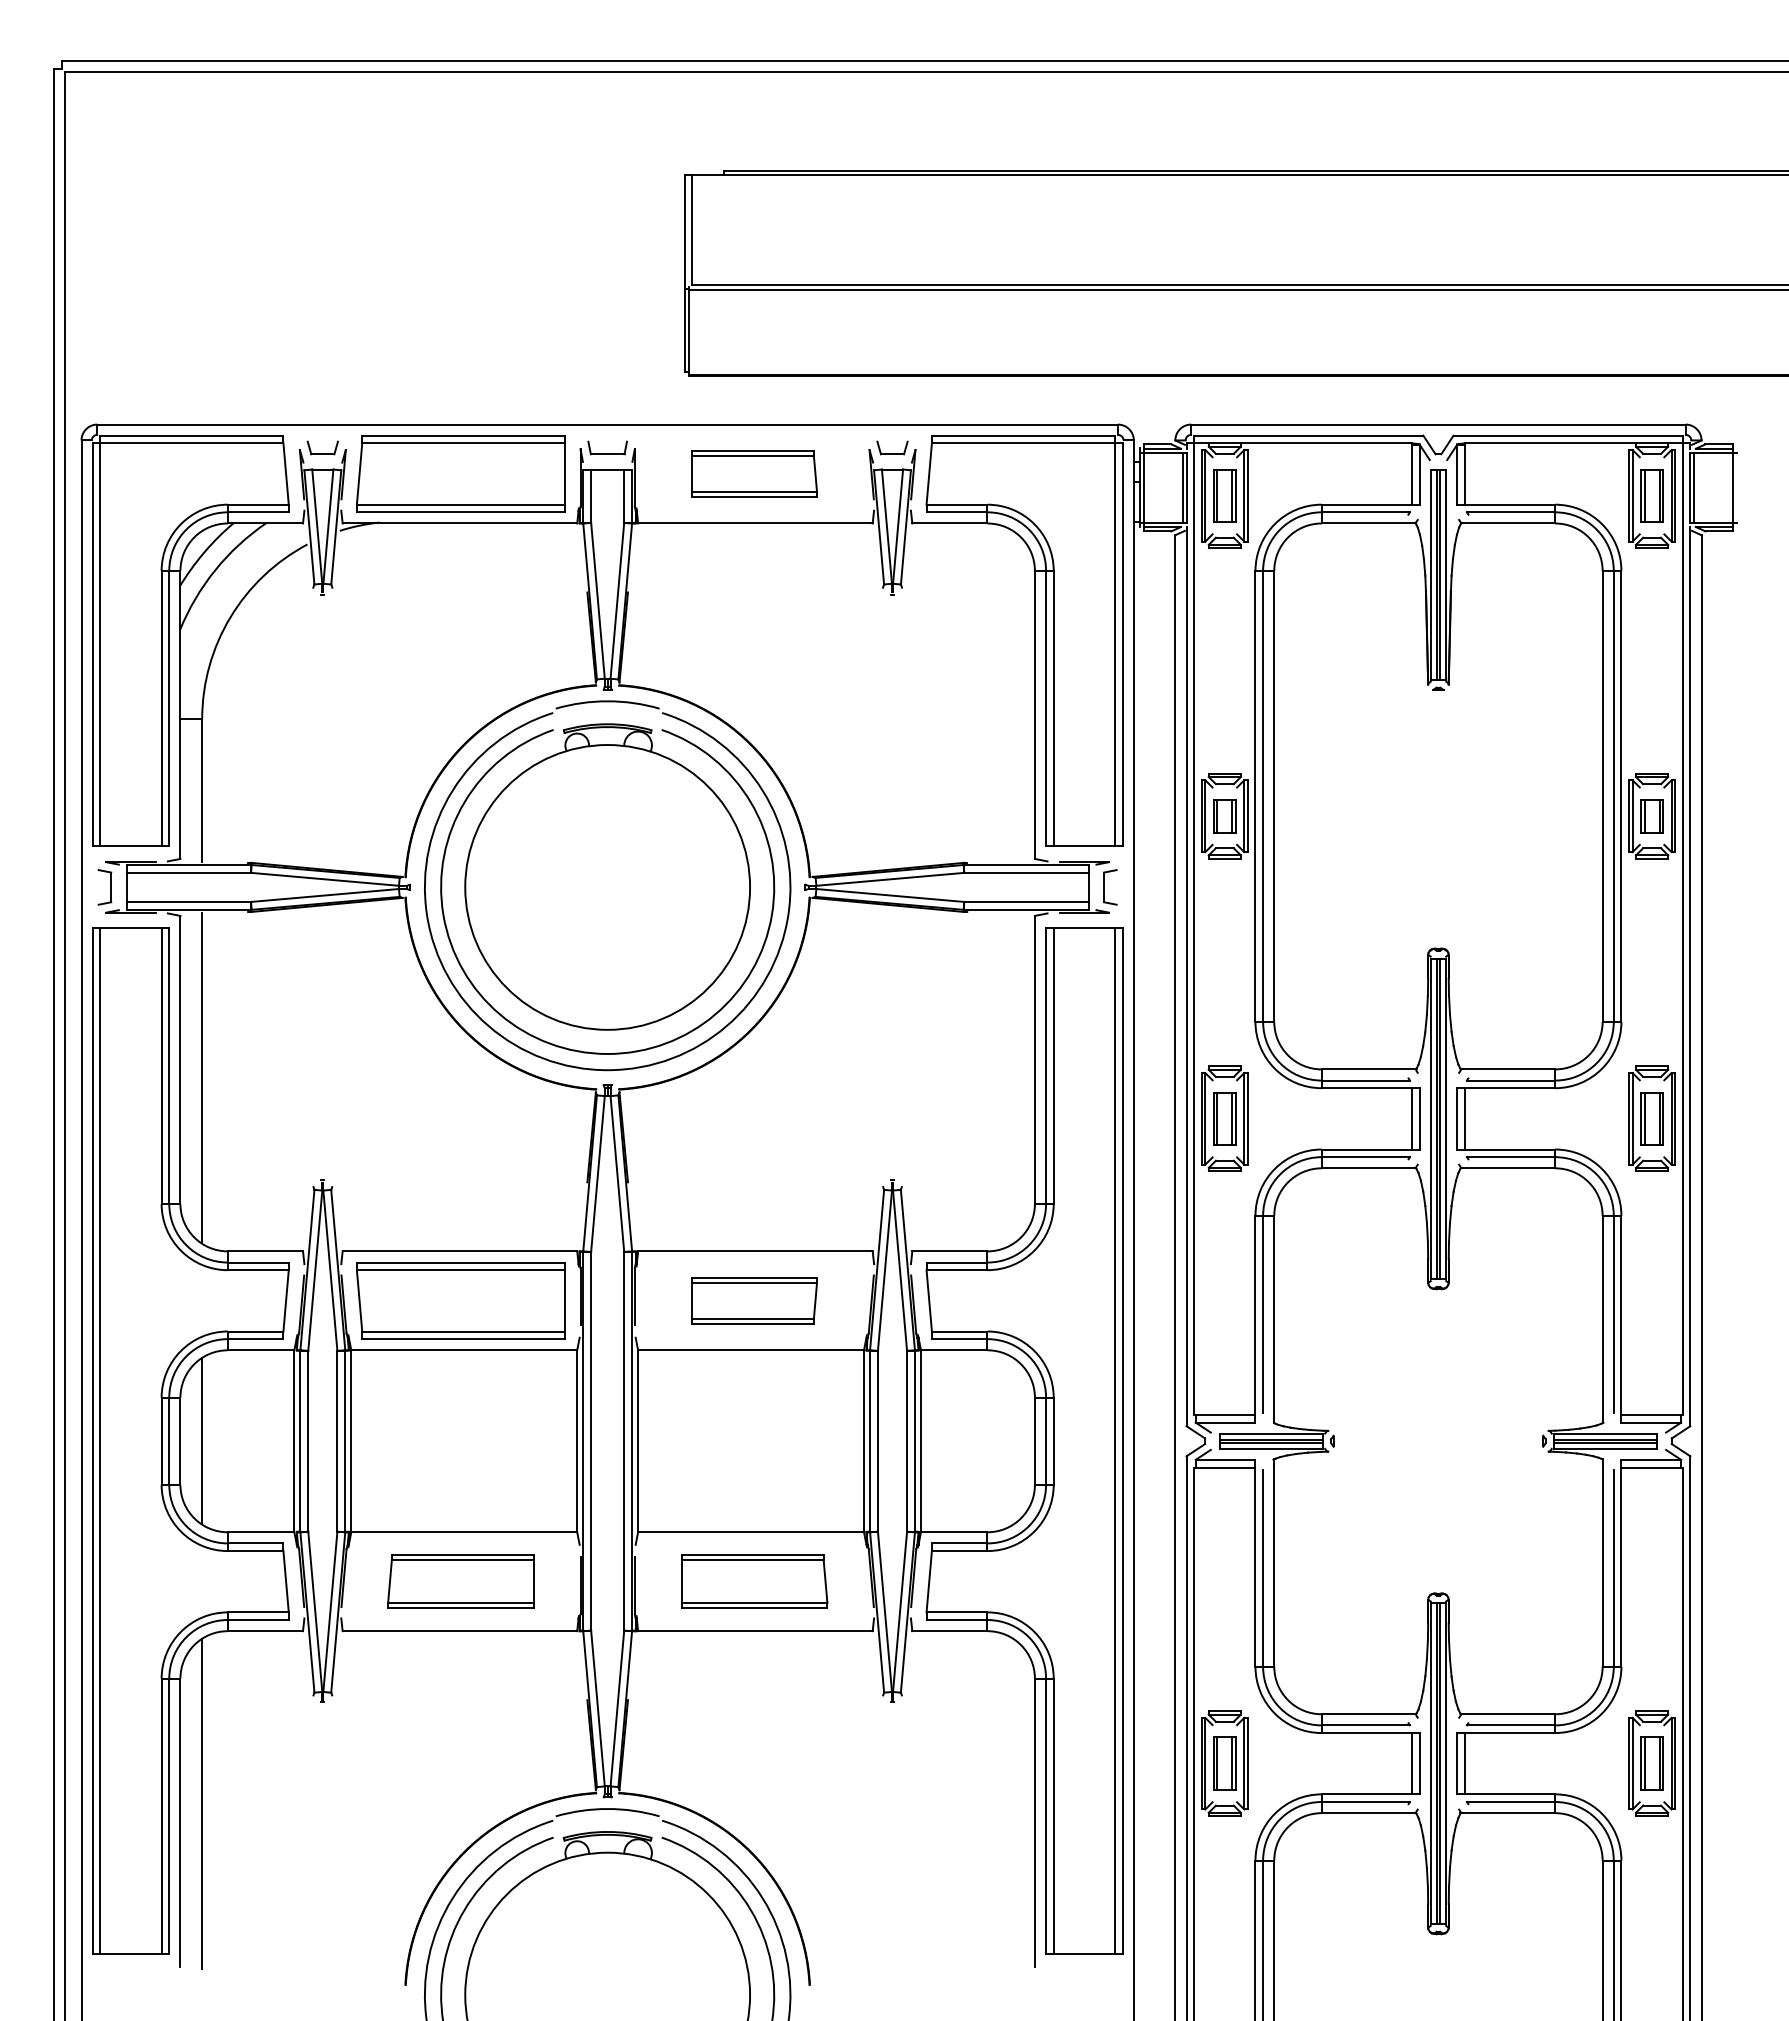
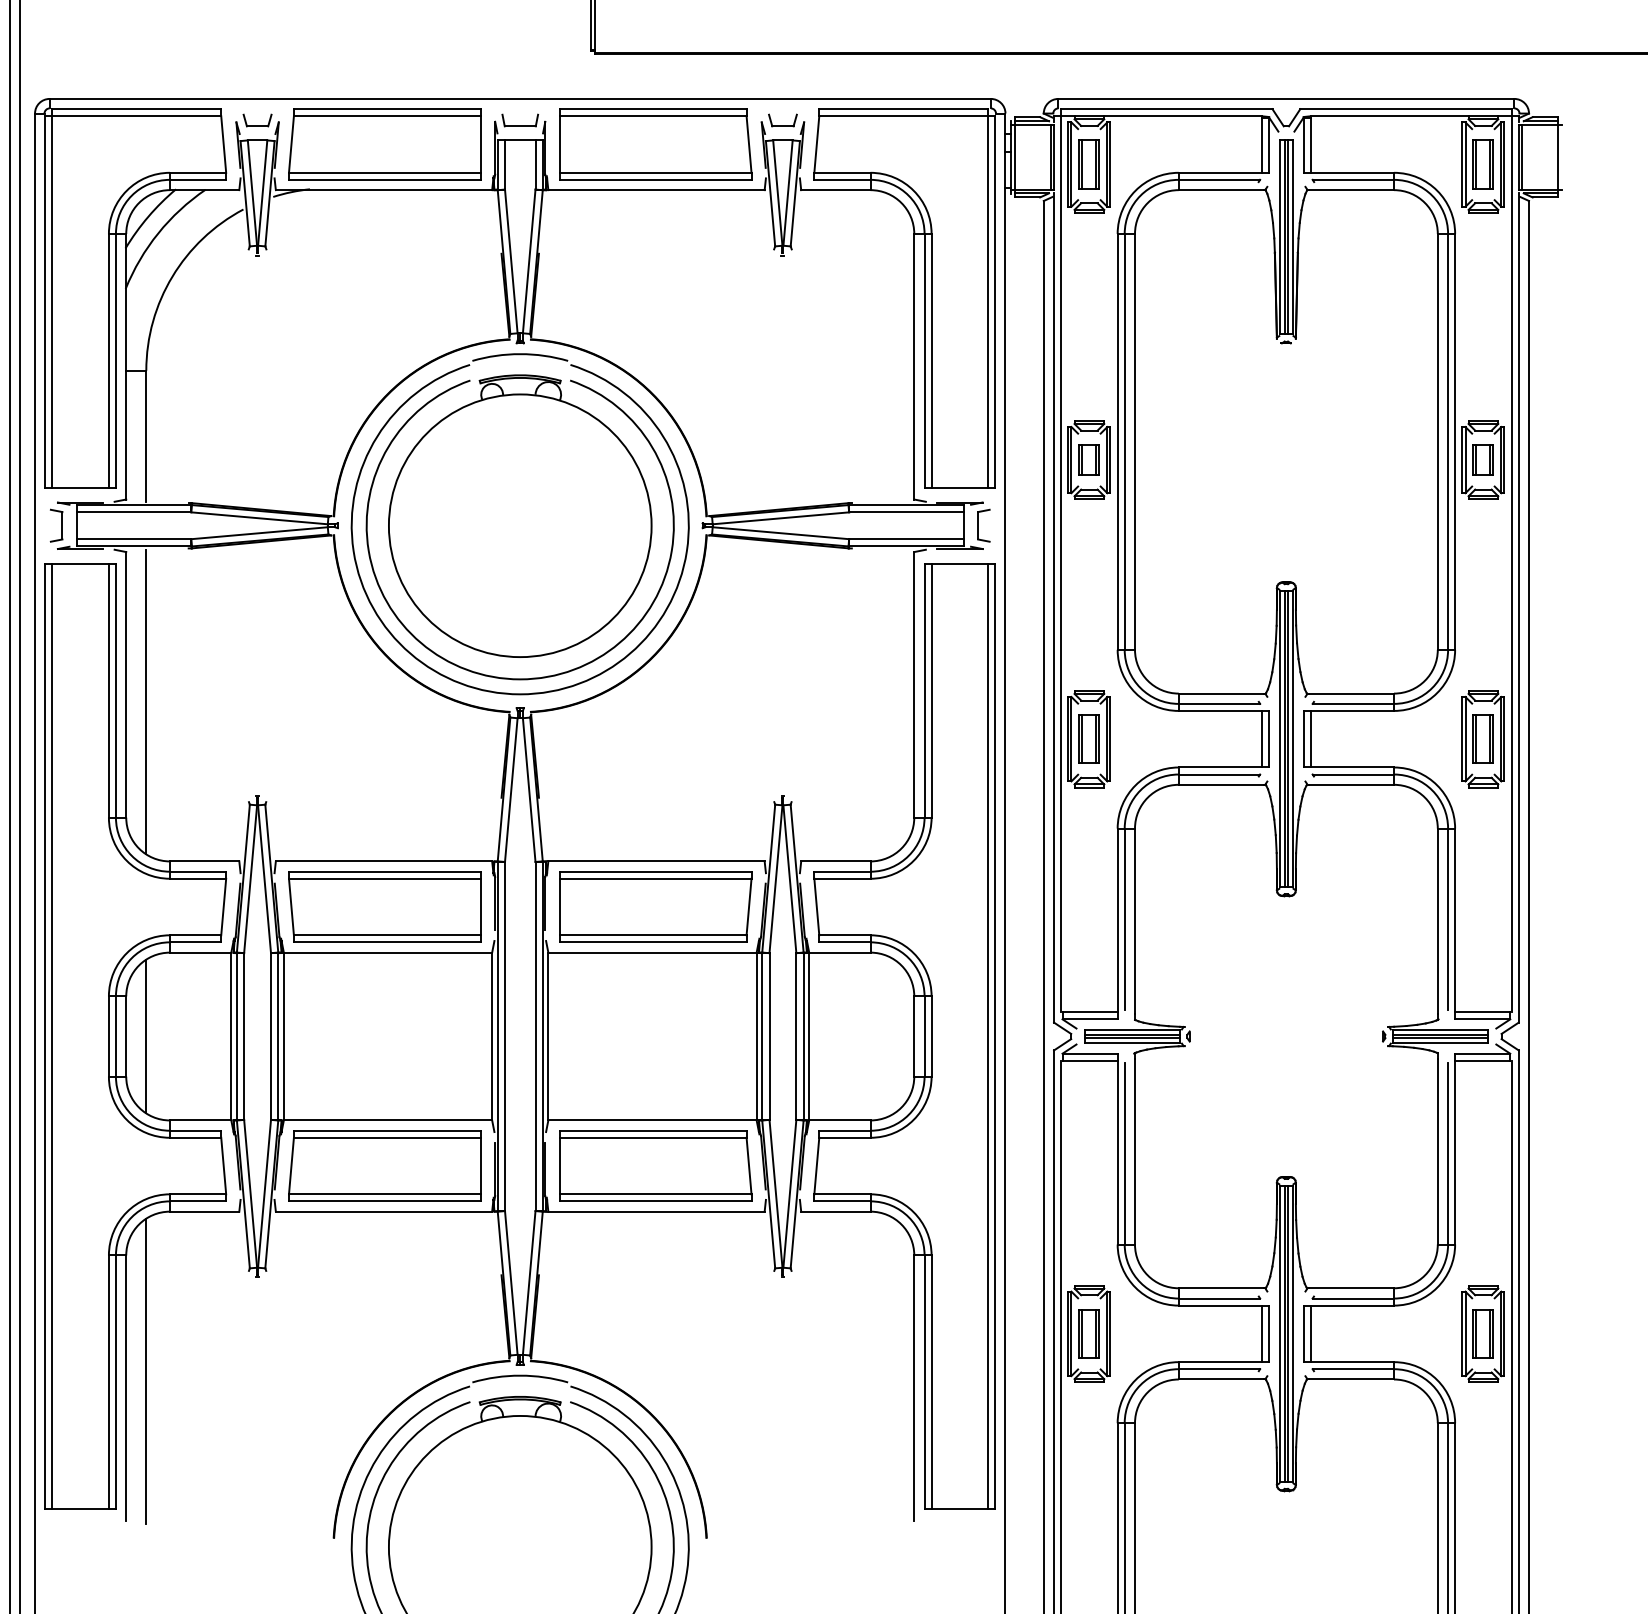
part: (754, 473) -> (655, 144), size x1.67
part: (754, 1300) -> (655, 906), size x1.67
part: (460, 1581) -> (384, 1165), size x1.43
part: (754, 1581) -> (655, 1165), size x1.43

